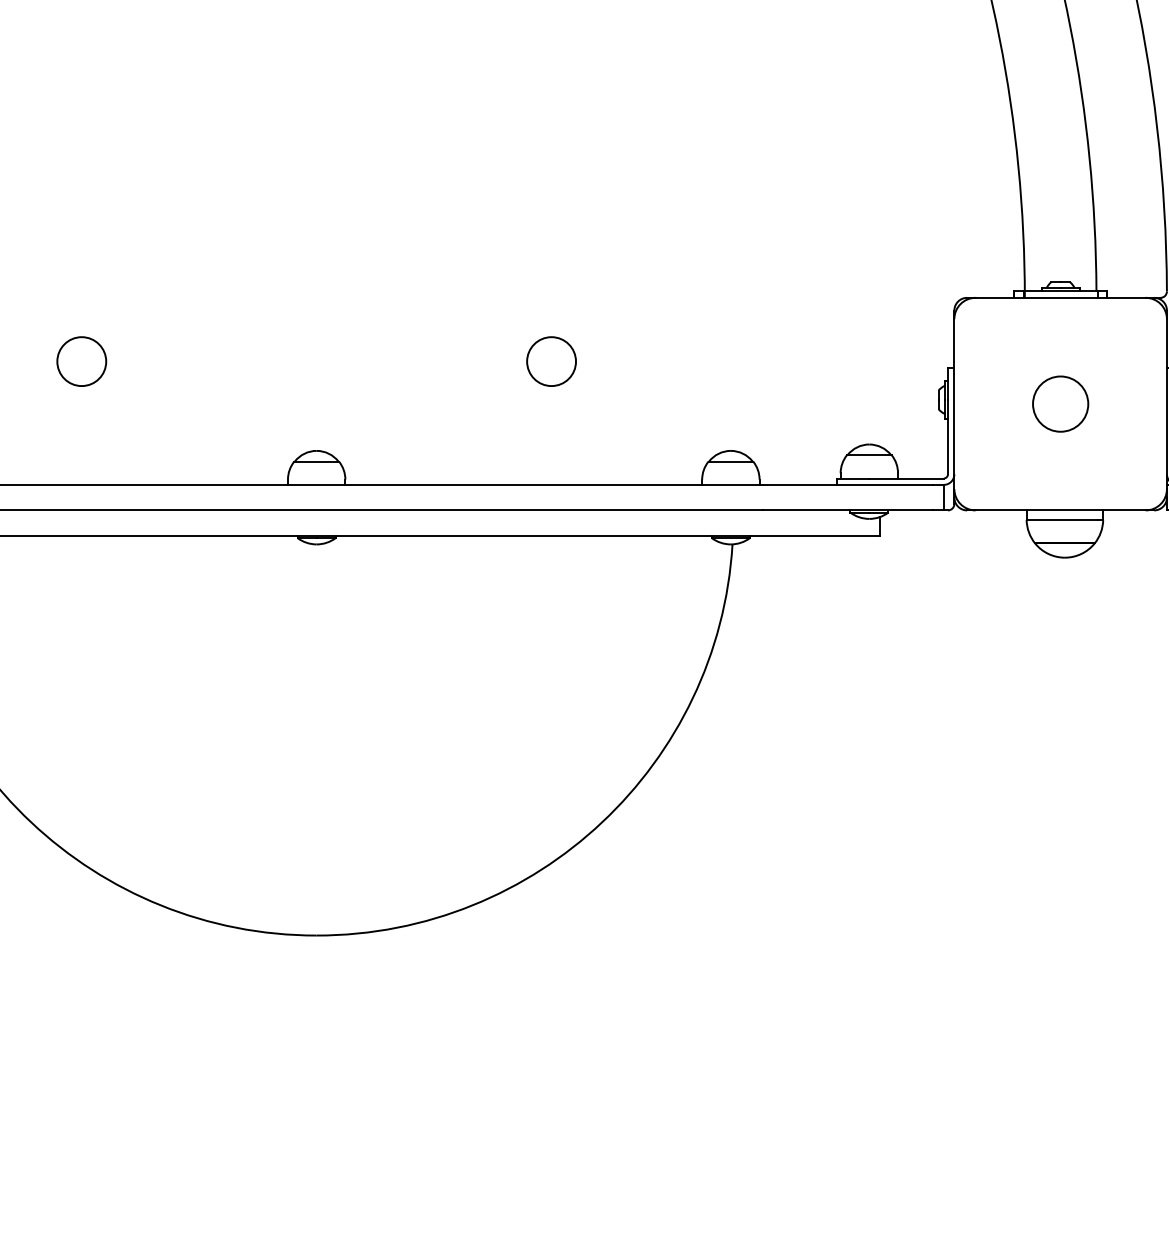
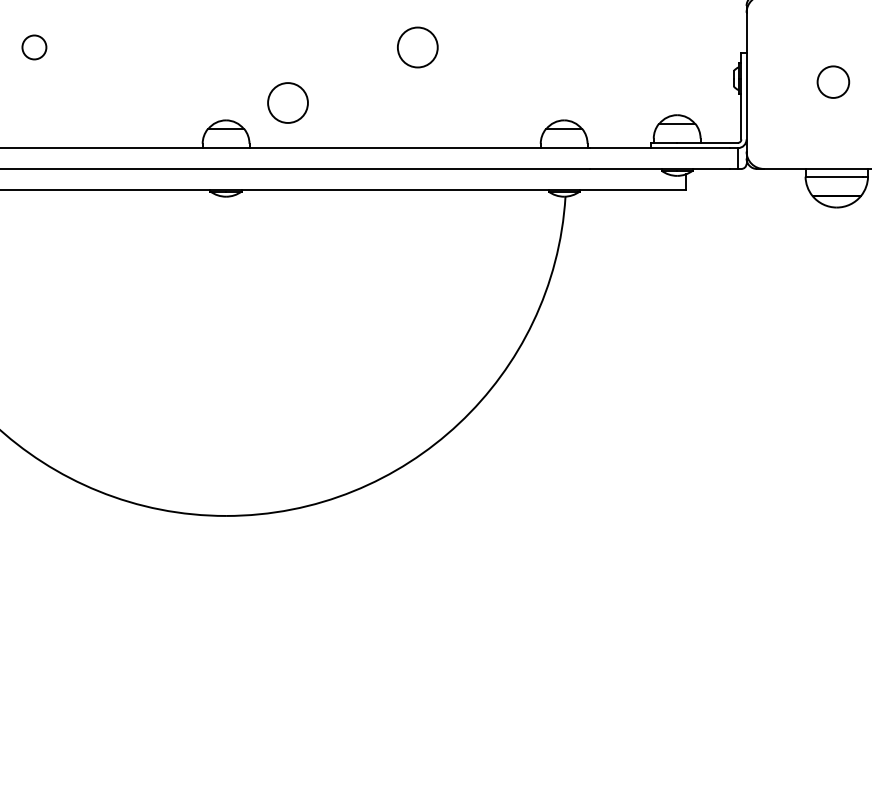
circle: (81, 361) -> (34, 47), size x0.6
circle: (1060, 403) -> (833, 81), size x0.7
circle: (392, 429) -> (287, 102), added

